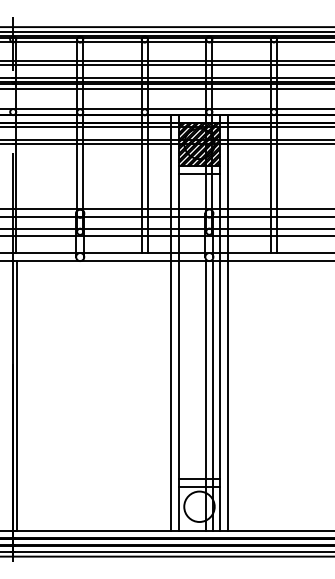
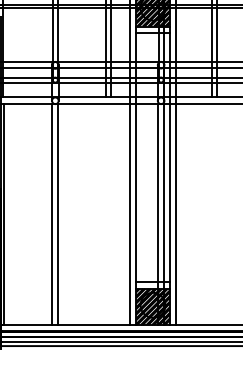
line: (76, 395) -> (52, 214), added
line: (83, 395) -> (58, 214), added
hatch: (199, 508) -> (153, 306), added

